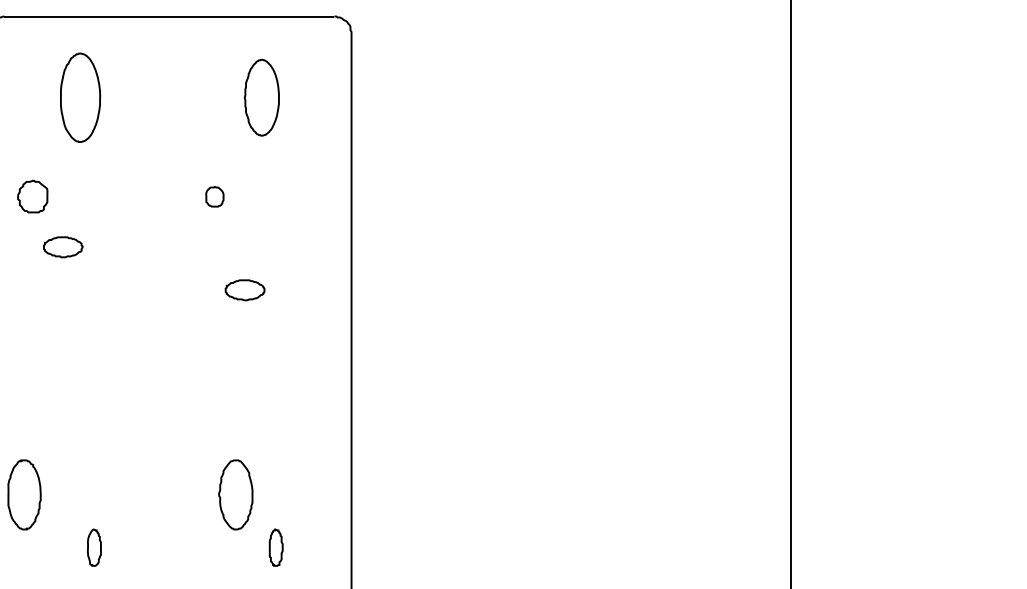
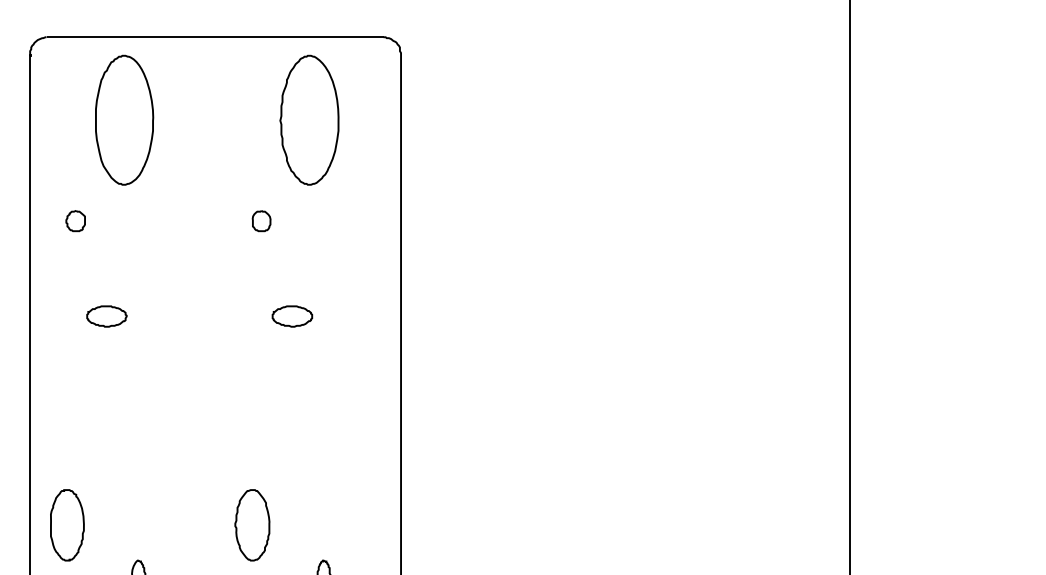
part: (80, 97) -> (124, 119), size x1.43
part: (261, 97) -> (309, 119), size x1.67
part: (32, 196) -> (75, 220), size x0.62
part: (63, 247) -> (107, 316), moved
part: (235, 494) -> (252, 524), moved

